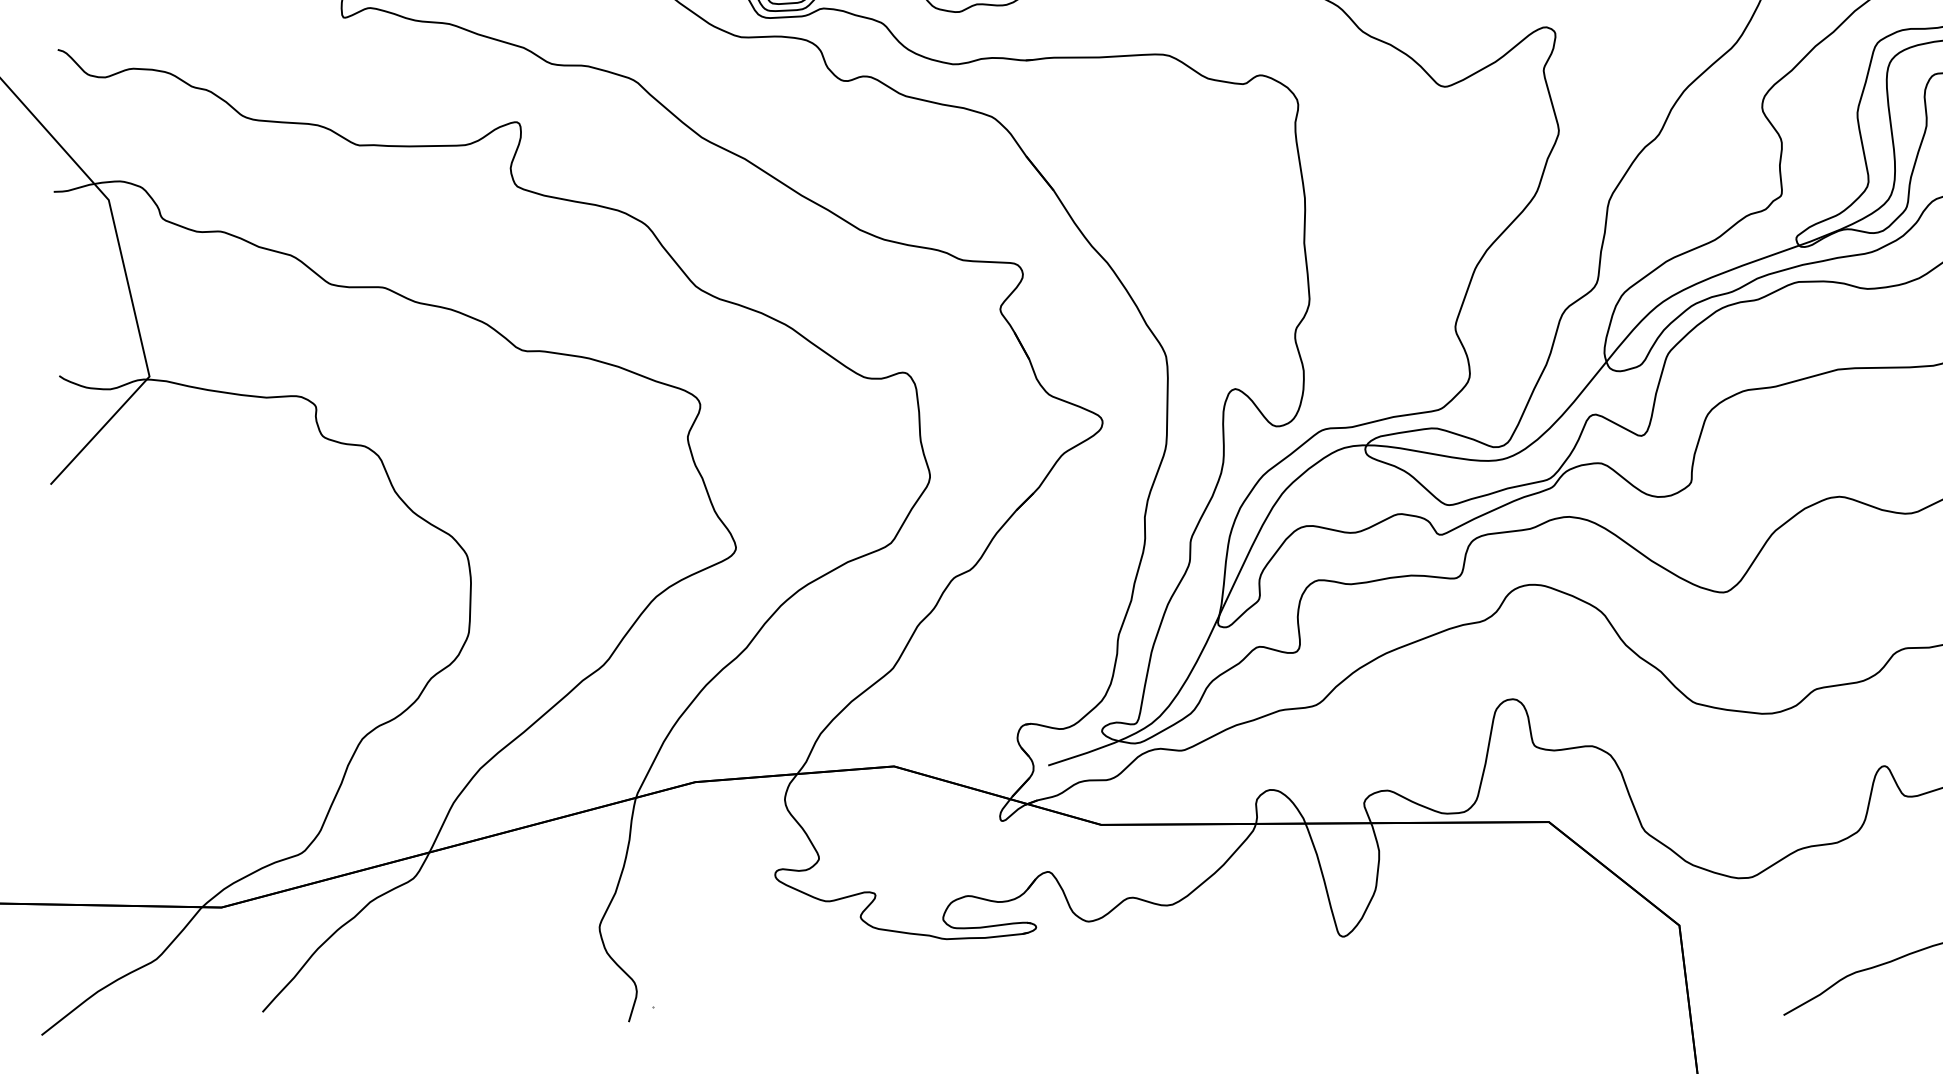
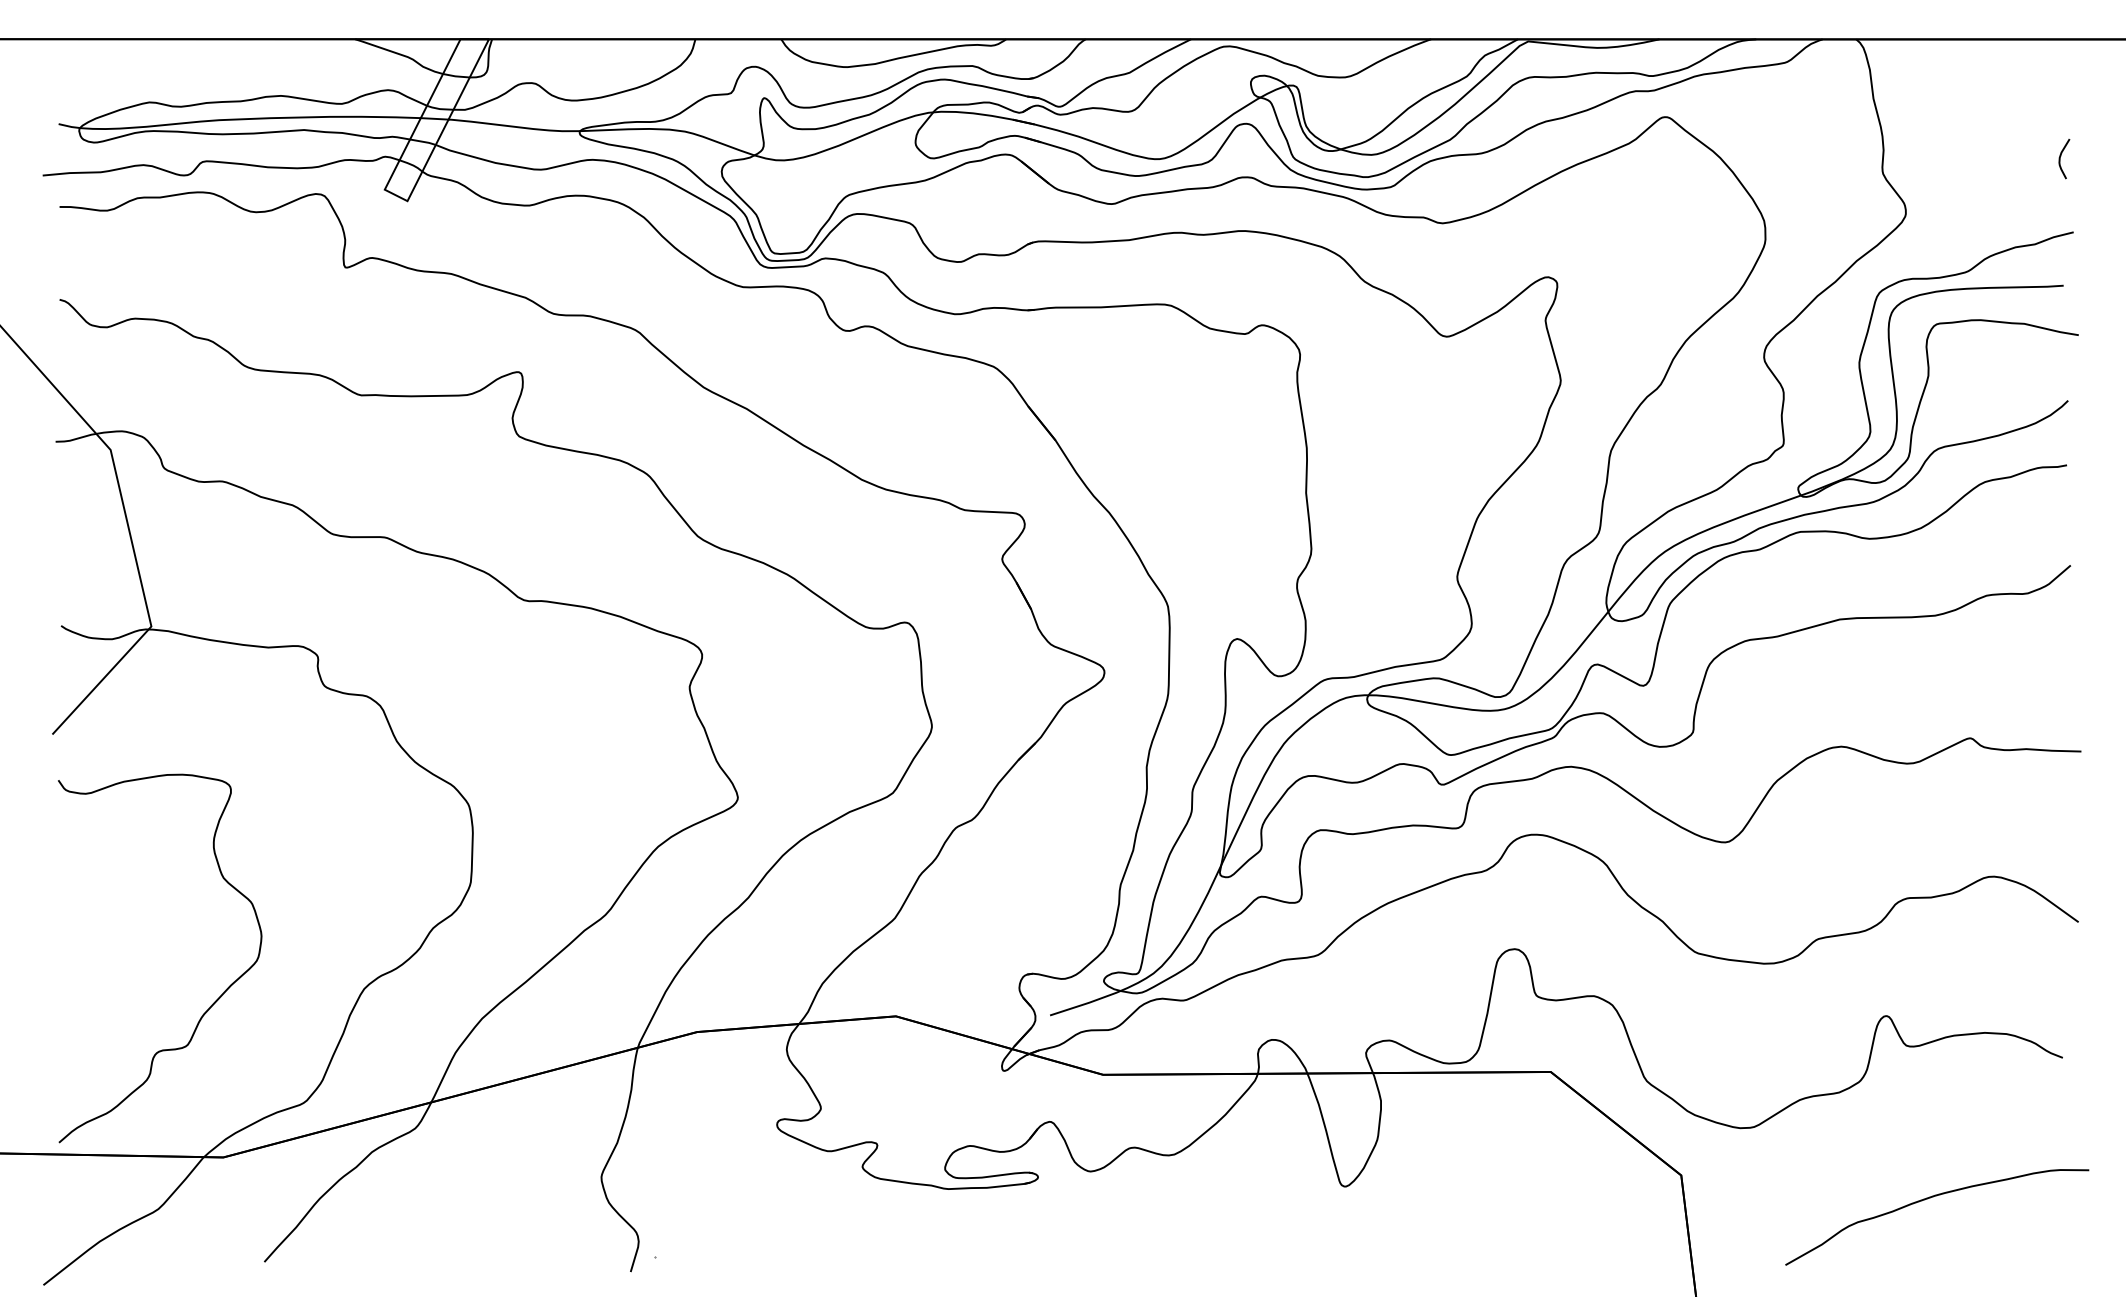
curve: (208, 755) -> (210, 1005), added

